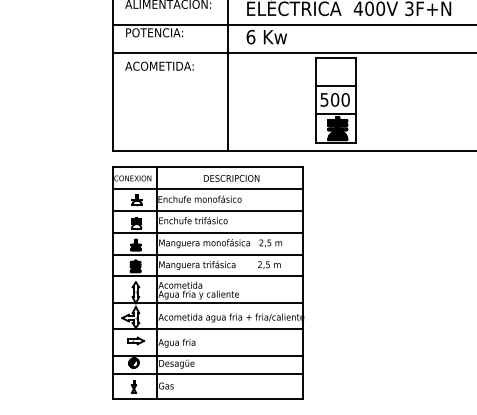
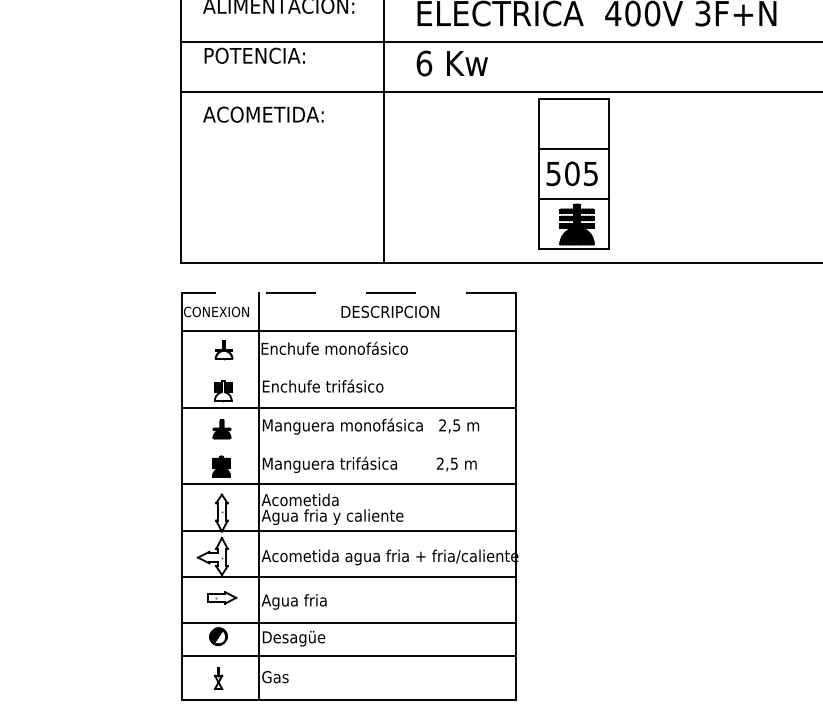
text: (345, 99) -> (590, 173), 500 -> 505
line: (208, 167) -> (349, 292), solid -> dashed
line: (207, 211) -> (347, 370), removed
line: (207, 254) -> (347, 445), removed

